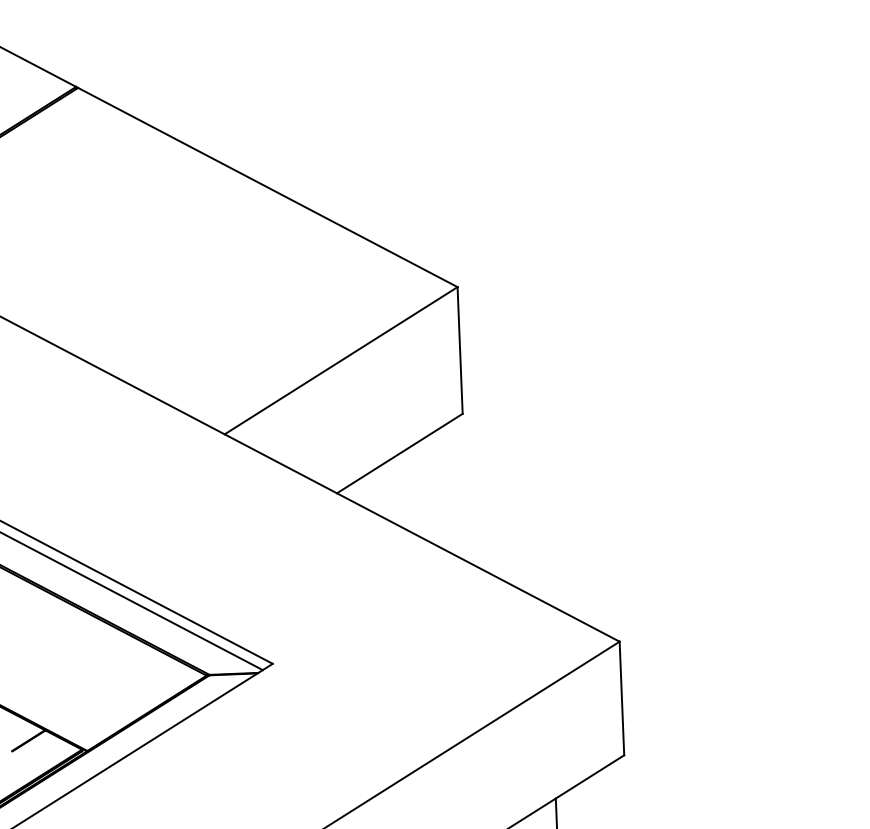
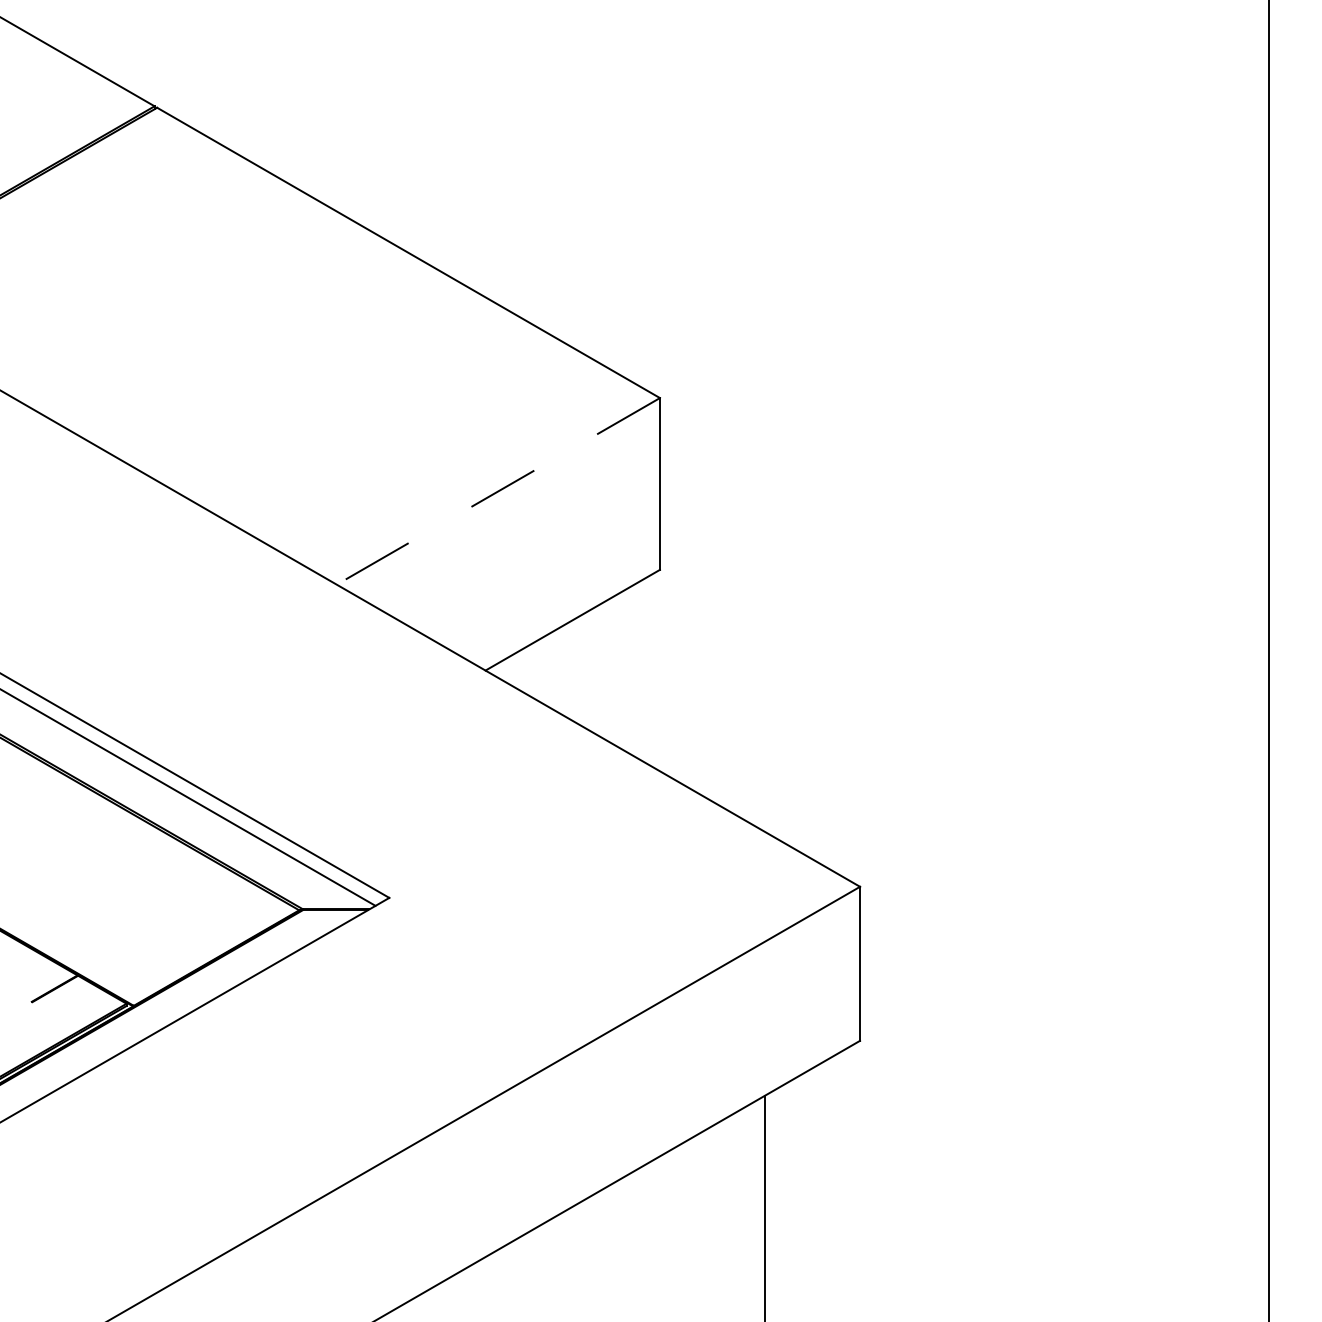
line: (341, 360) -> (498, 491), solid -> dashed

